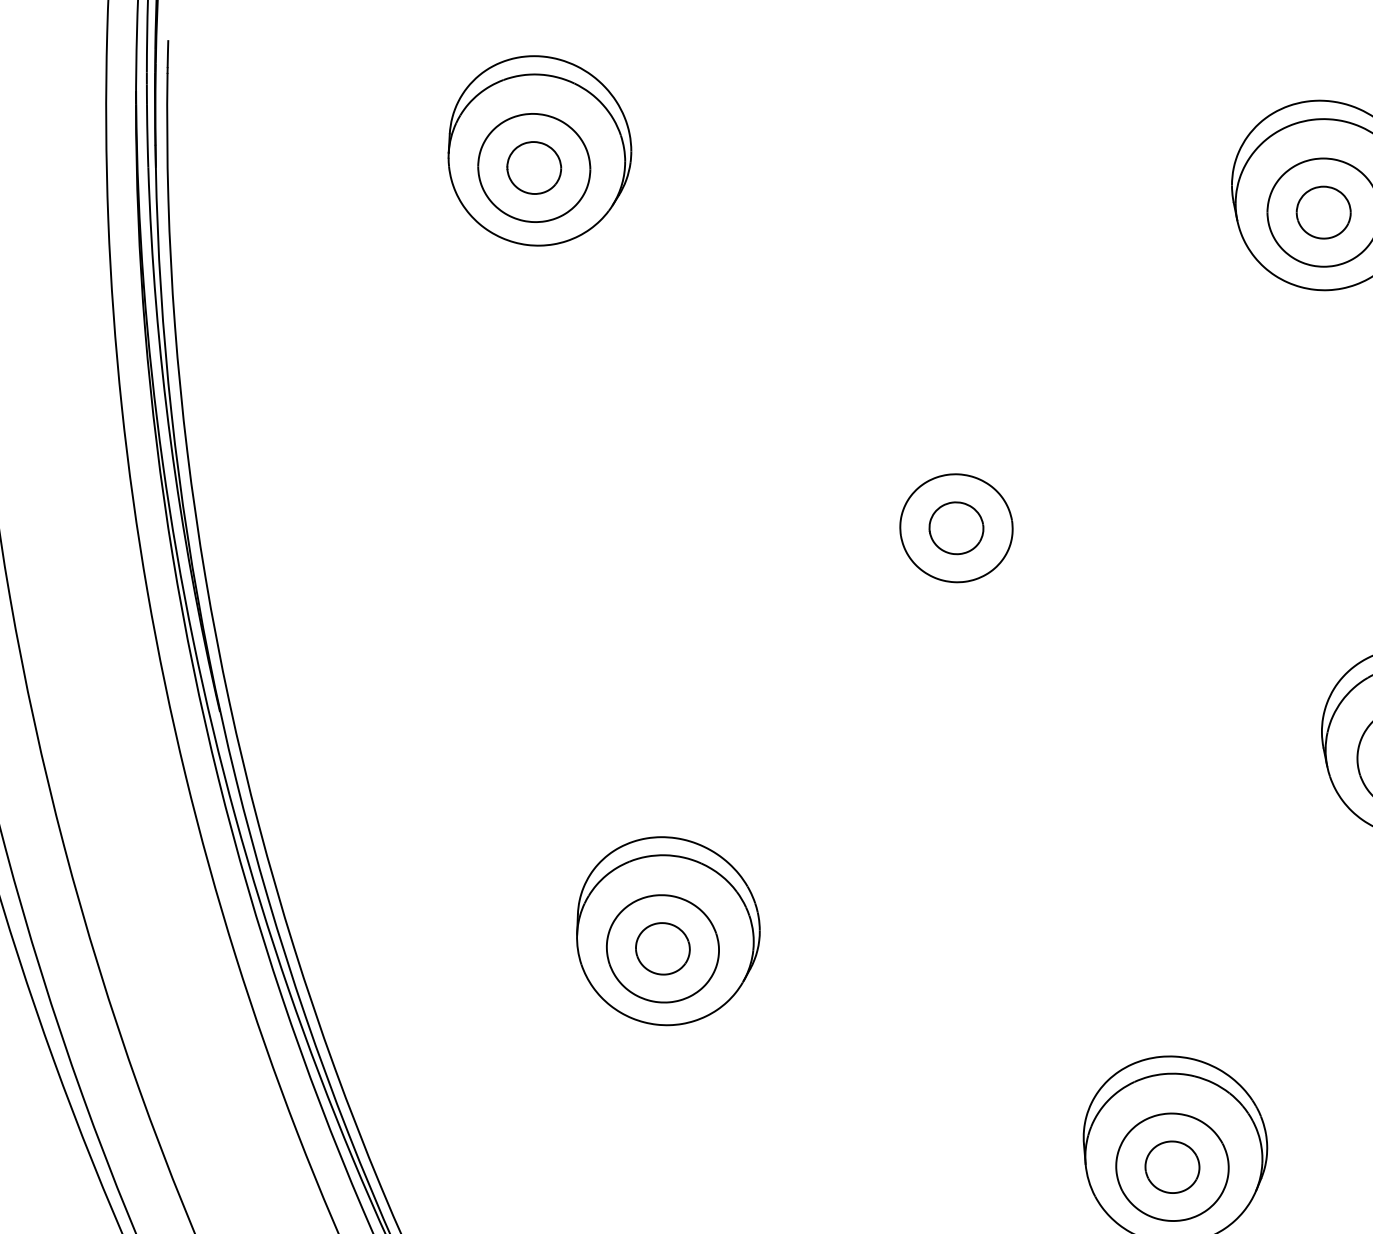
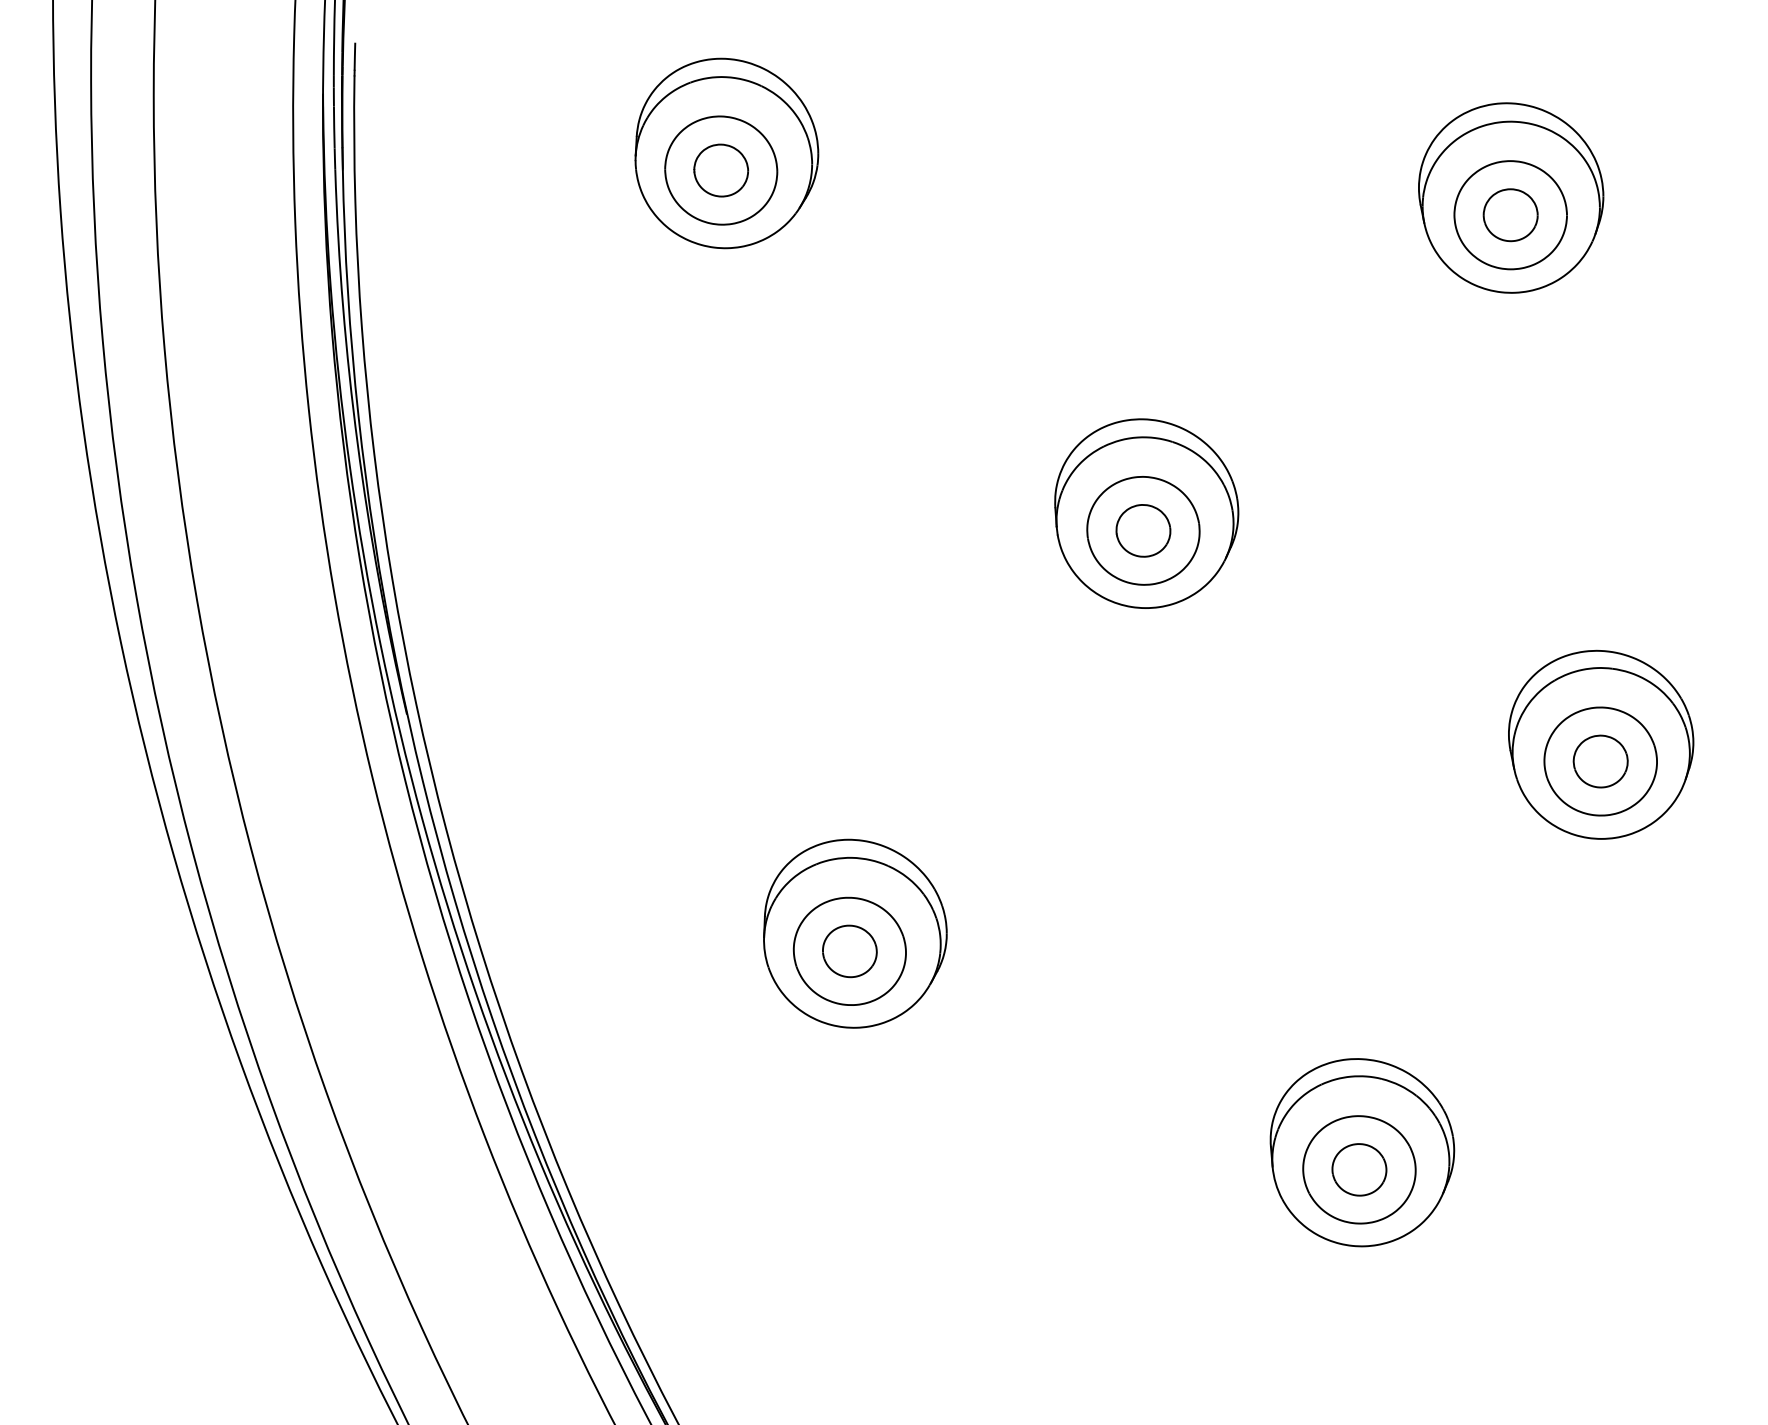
part: (959, 510) -> (1146, 513), added

